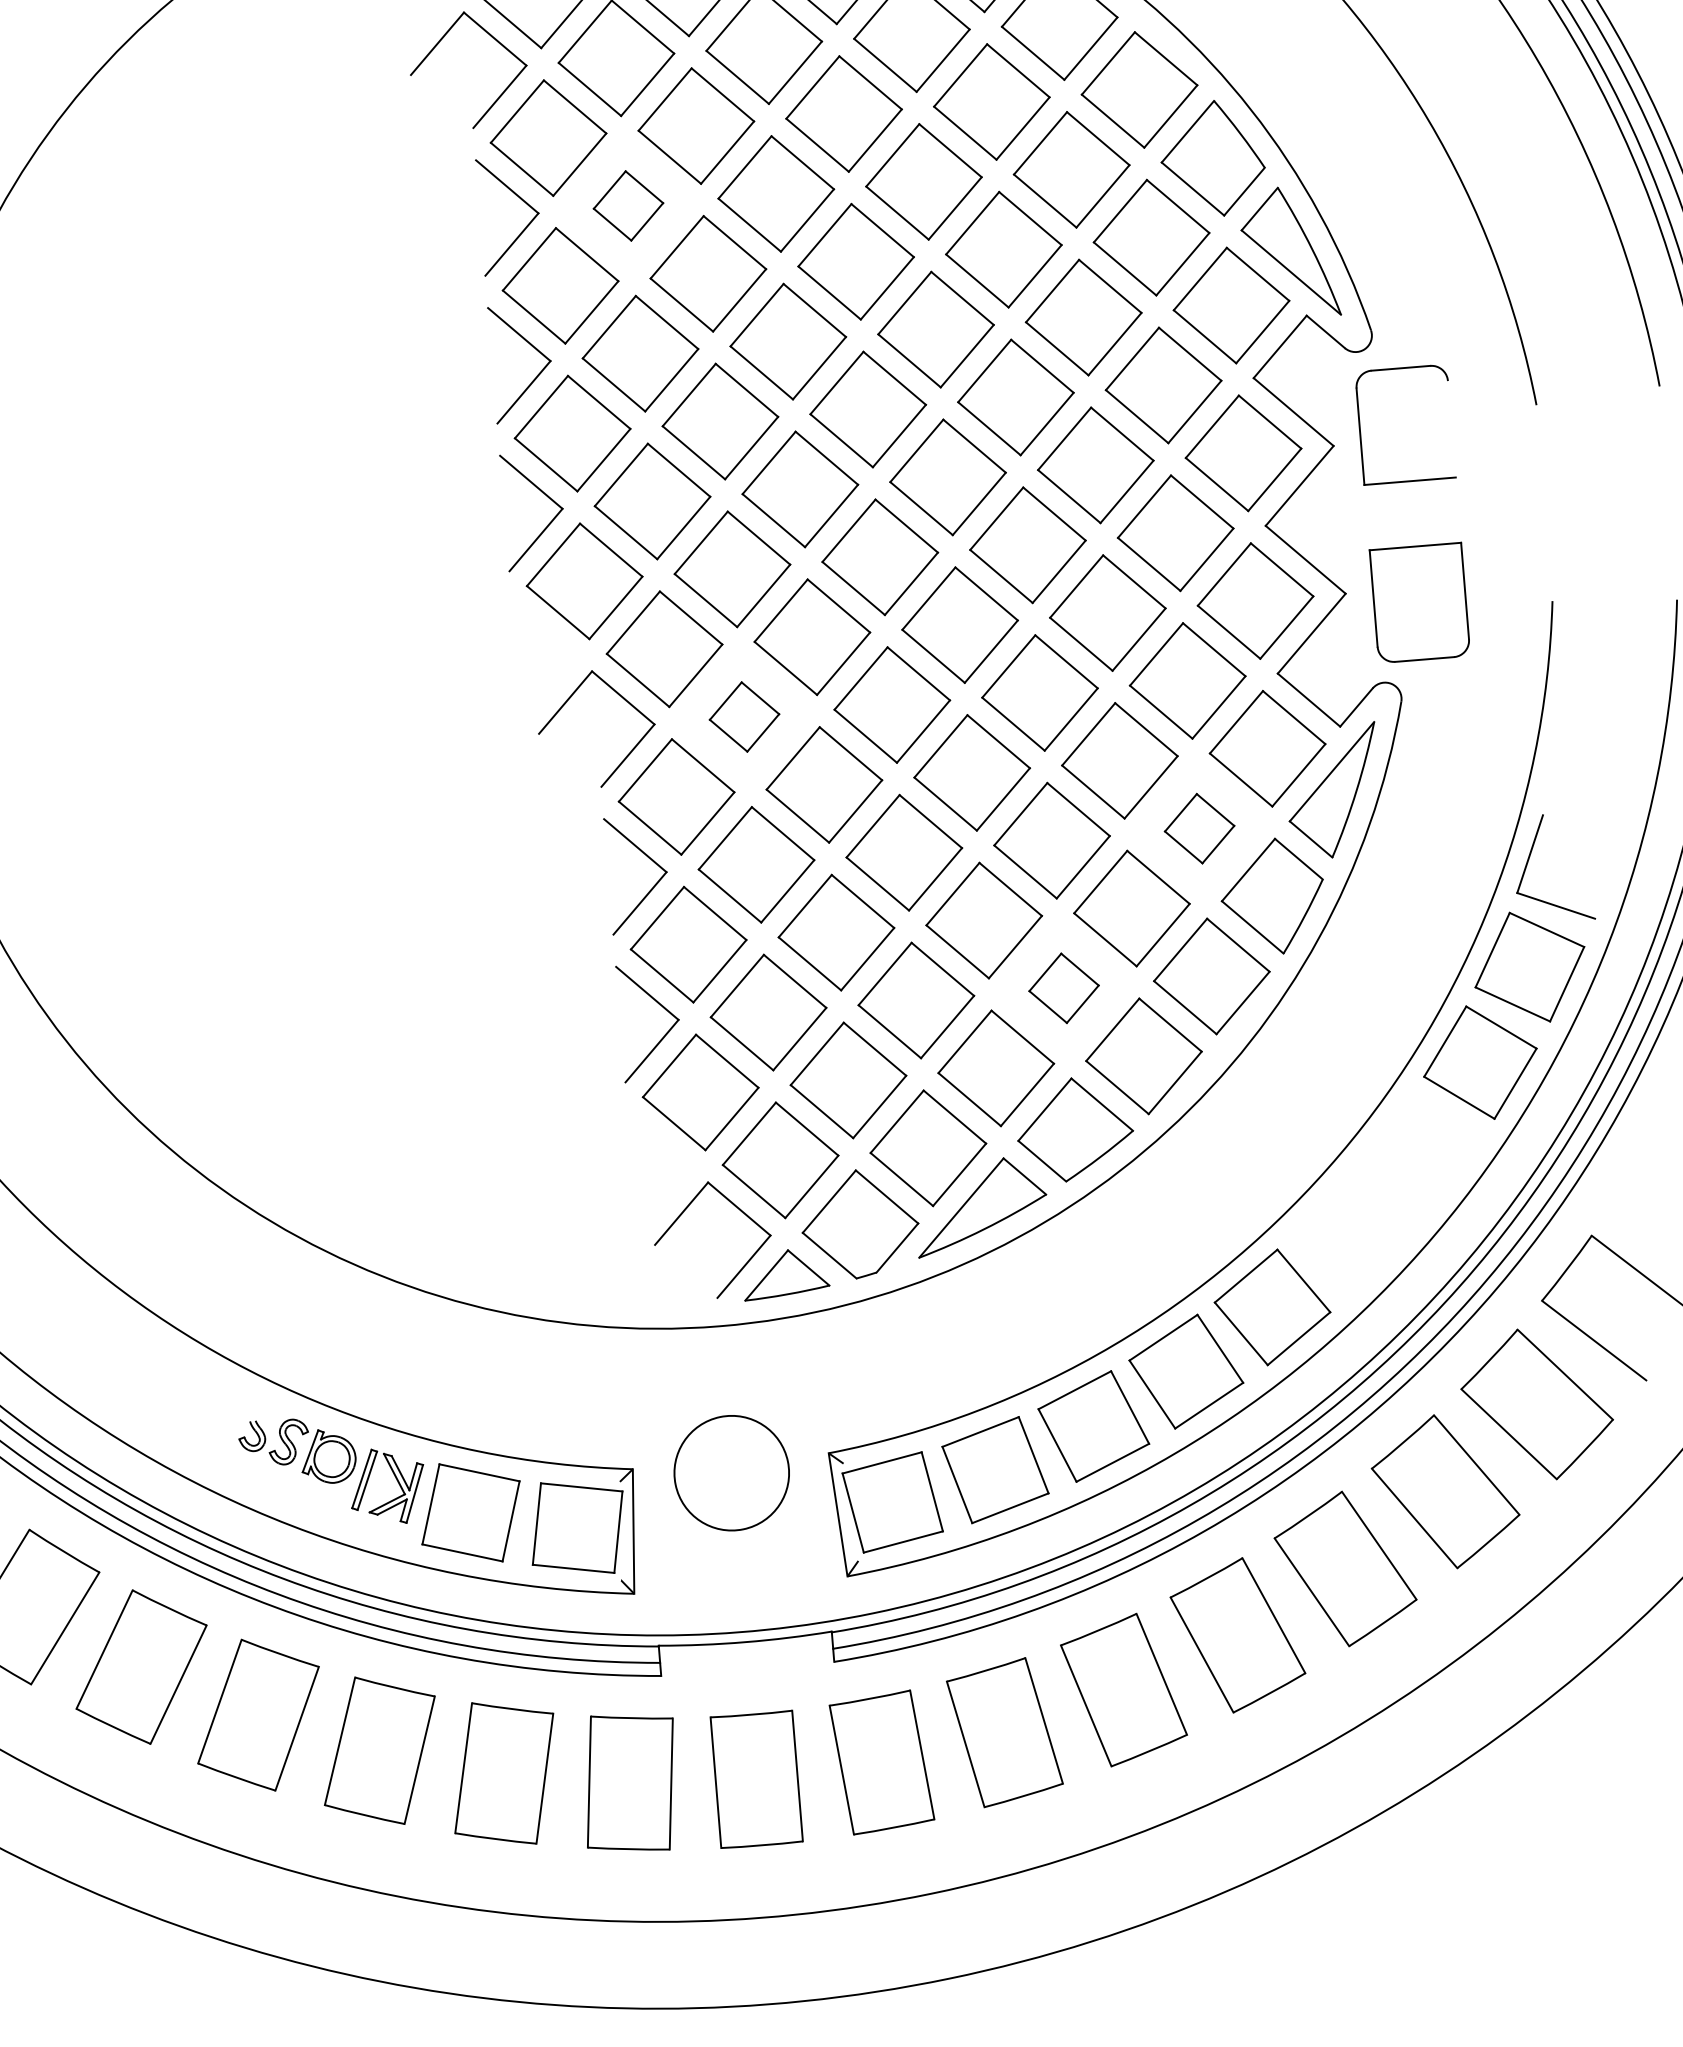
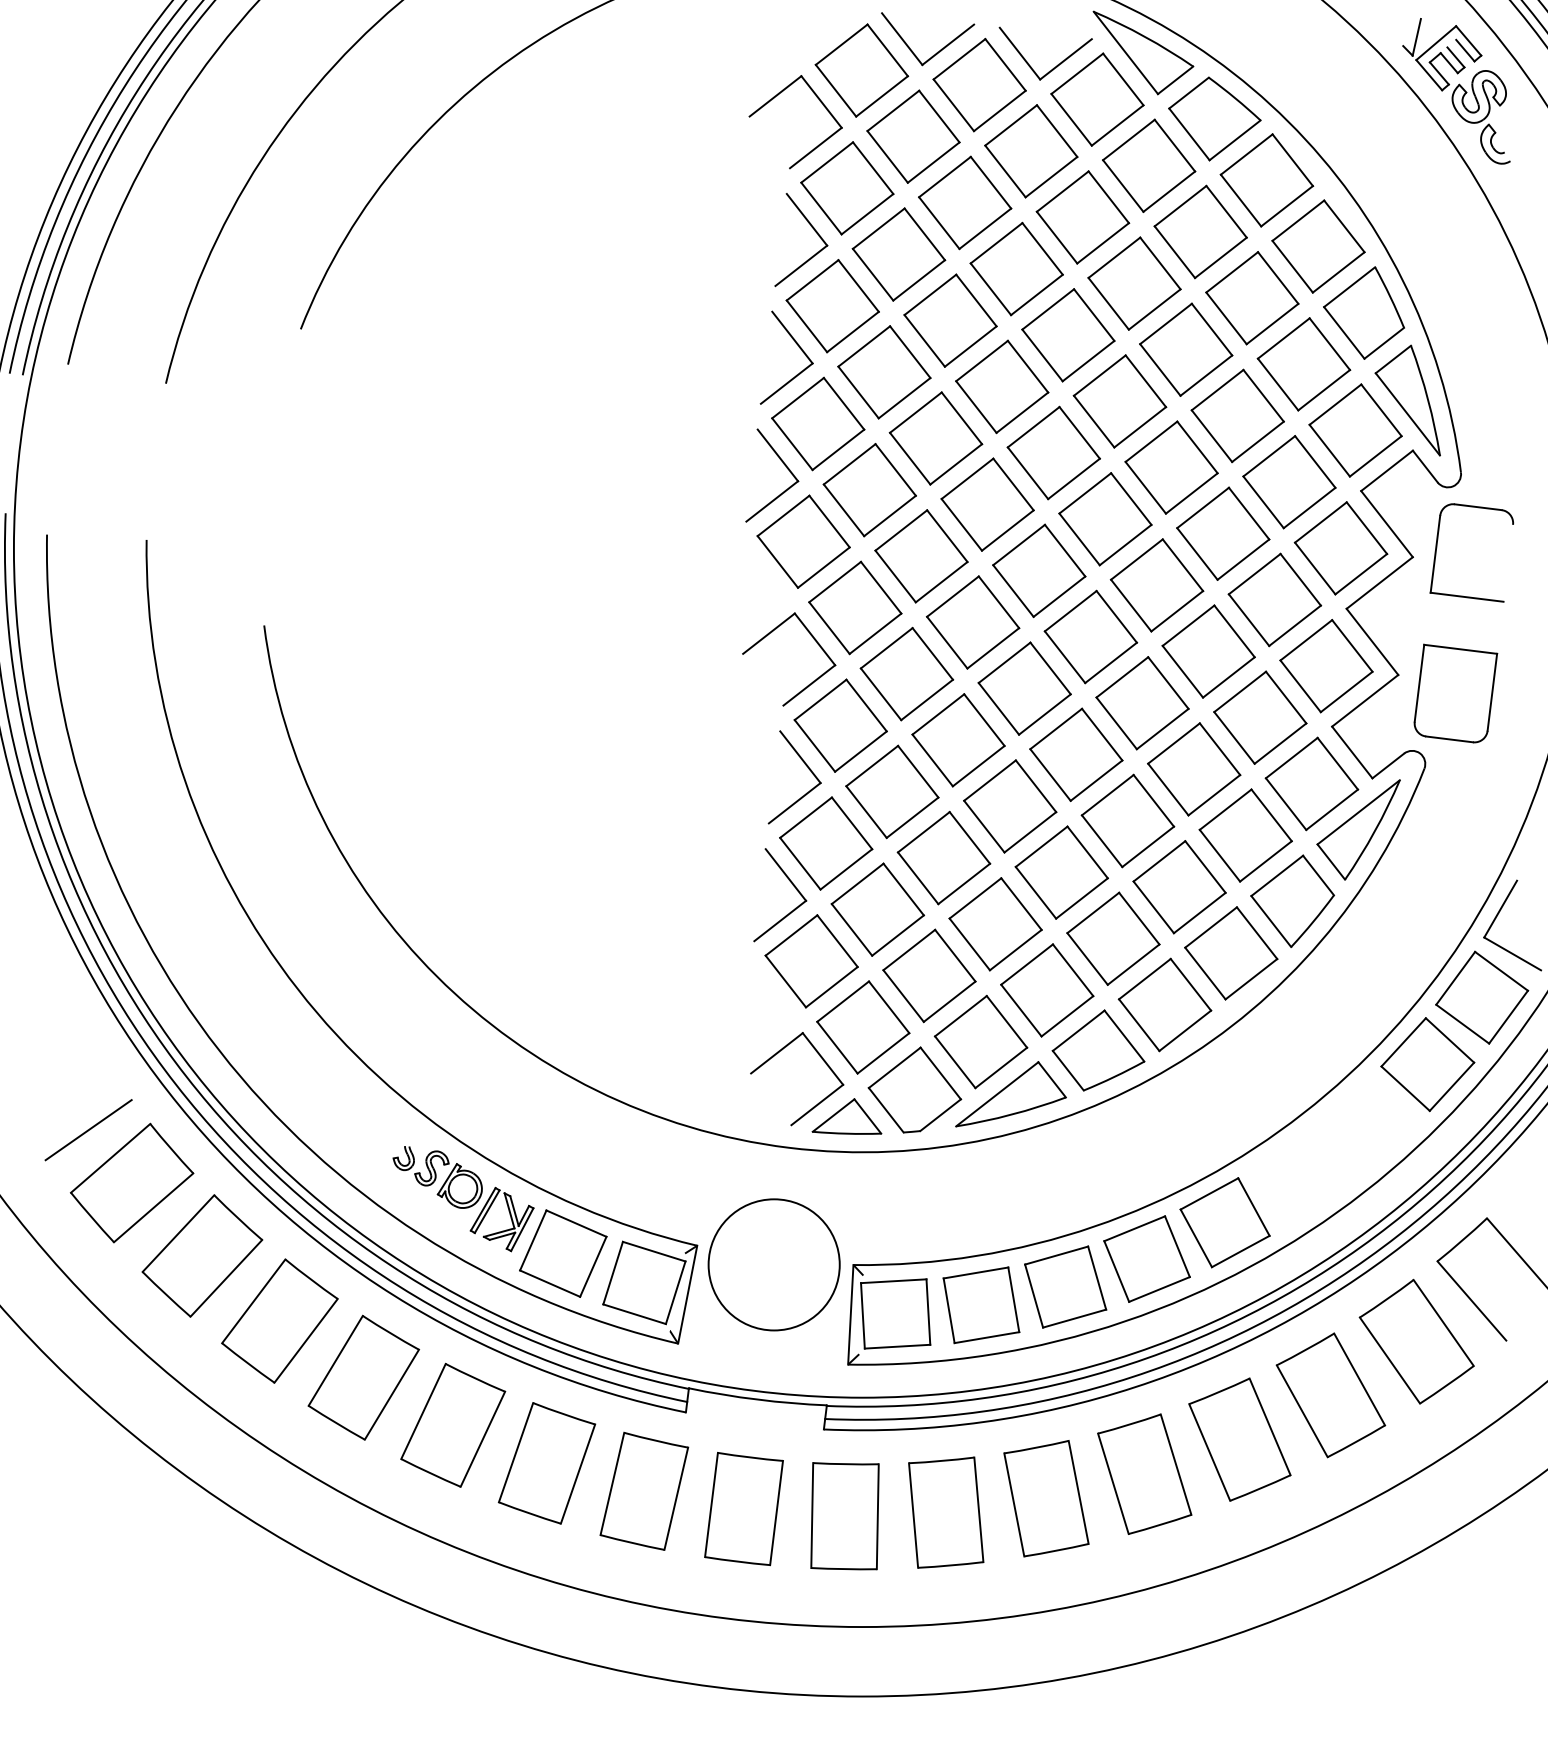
part: (627, 206) -> (898, 254), size x1.67
part: (743, 716) -> (906, 673), size x1.67
part: (1199, 828) -> (1245, 835), size x1.67
part: (1064, 988) -> (1113, 938), size x1.67
circle: (730, 1472) -> (773, 1264), size x1.43

